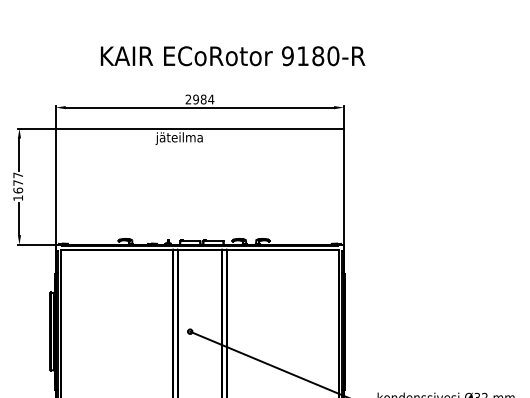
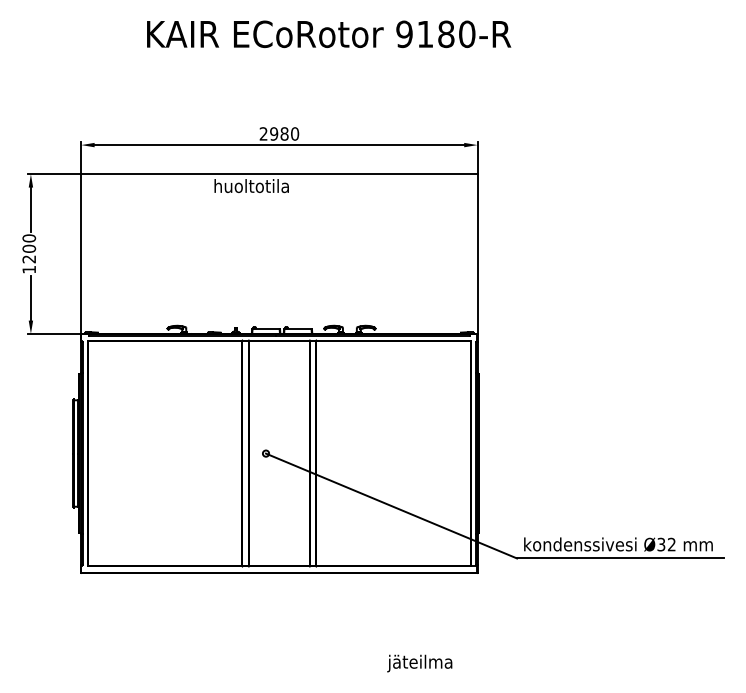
text: (233, 56) -> (329, 34), moved
text: (210, 99) -> (294, 133), 2984 -> 2980
text: (179, 138) -> (251, 187), jäteilma -> huoltotila
text: (18, 182) -> (29, 248), 1677 -> 1200

